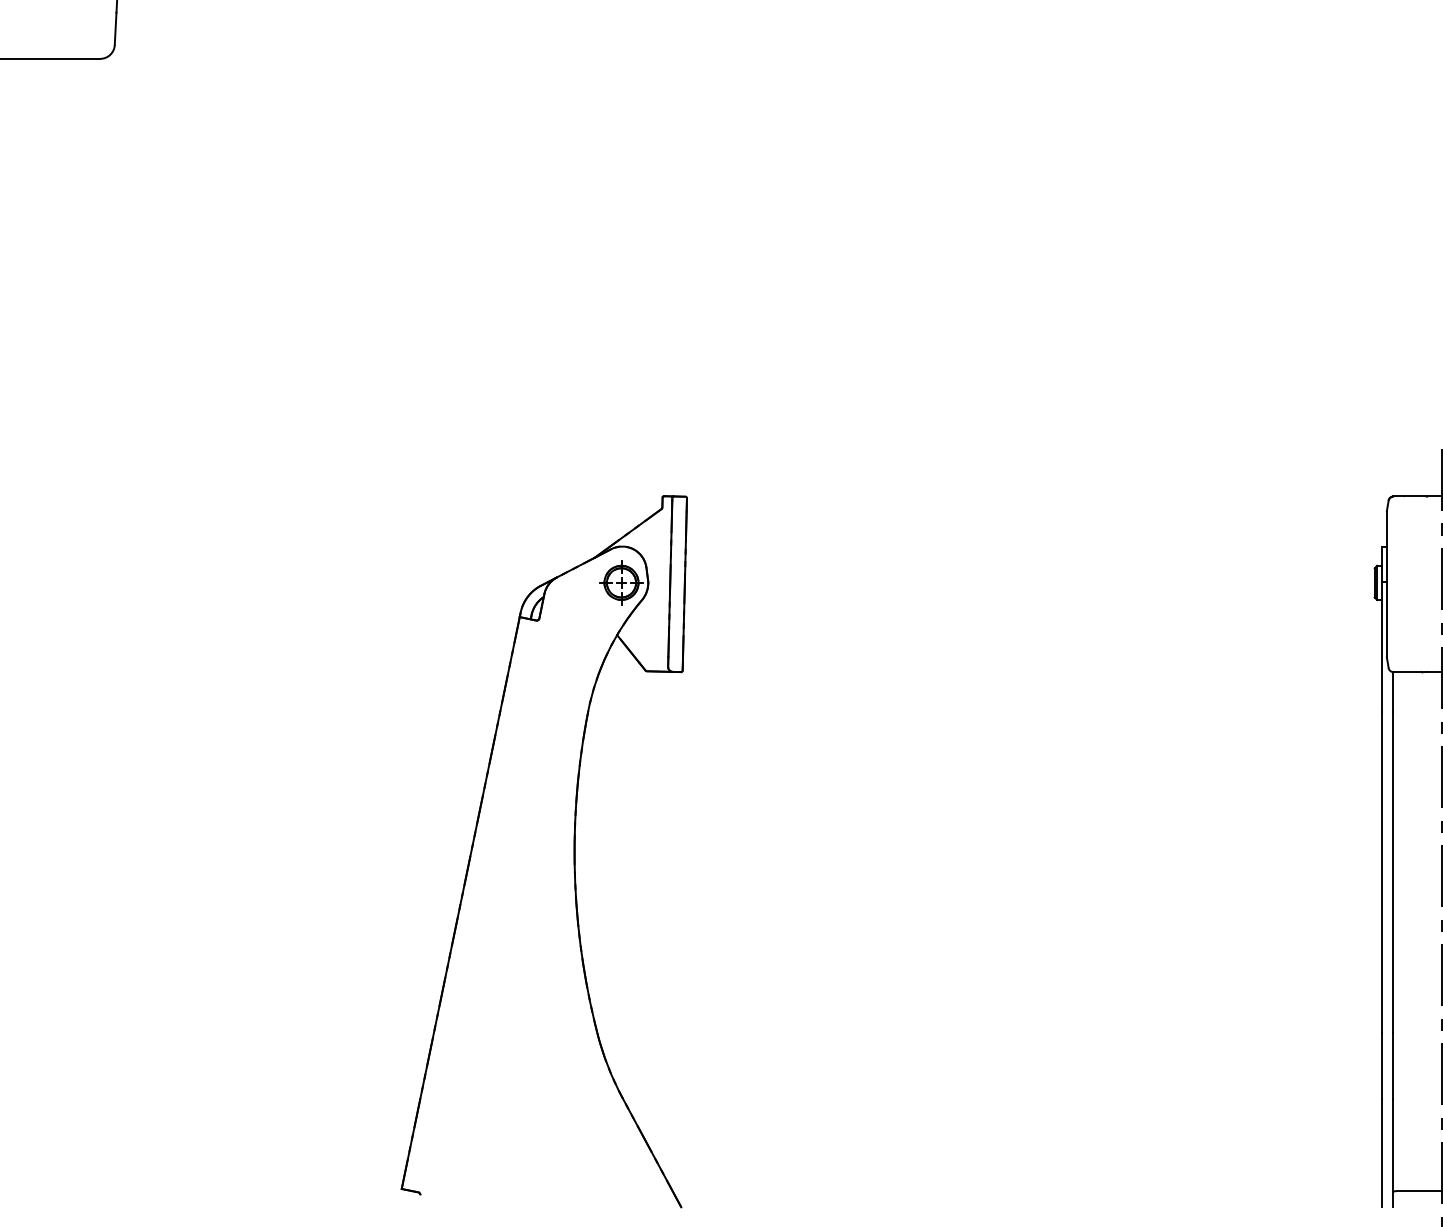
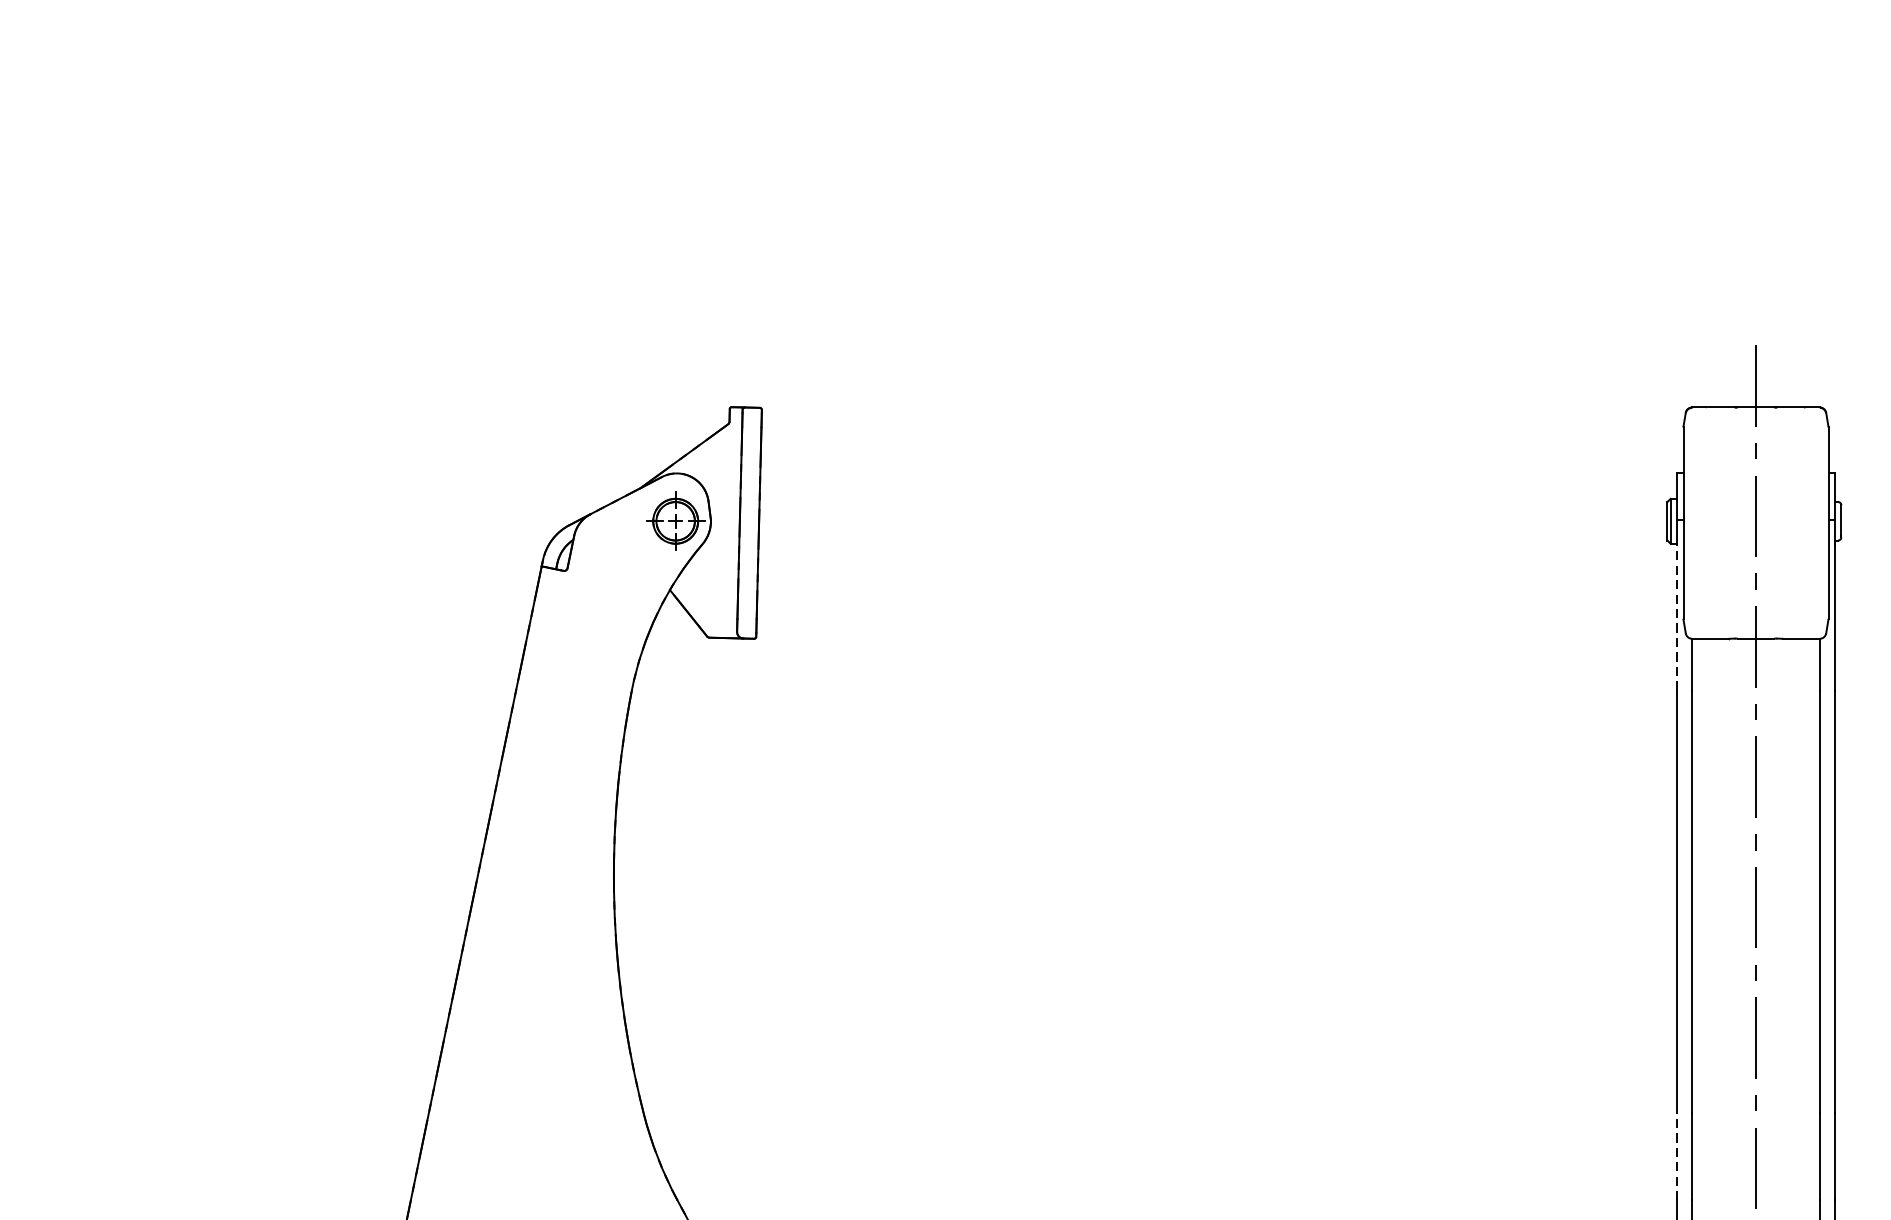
line: (1382, 655) -> (1677, 616), solid -> dashed
line: (1382, 1065) -> (1677, 1156), solid -> dashed

